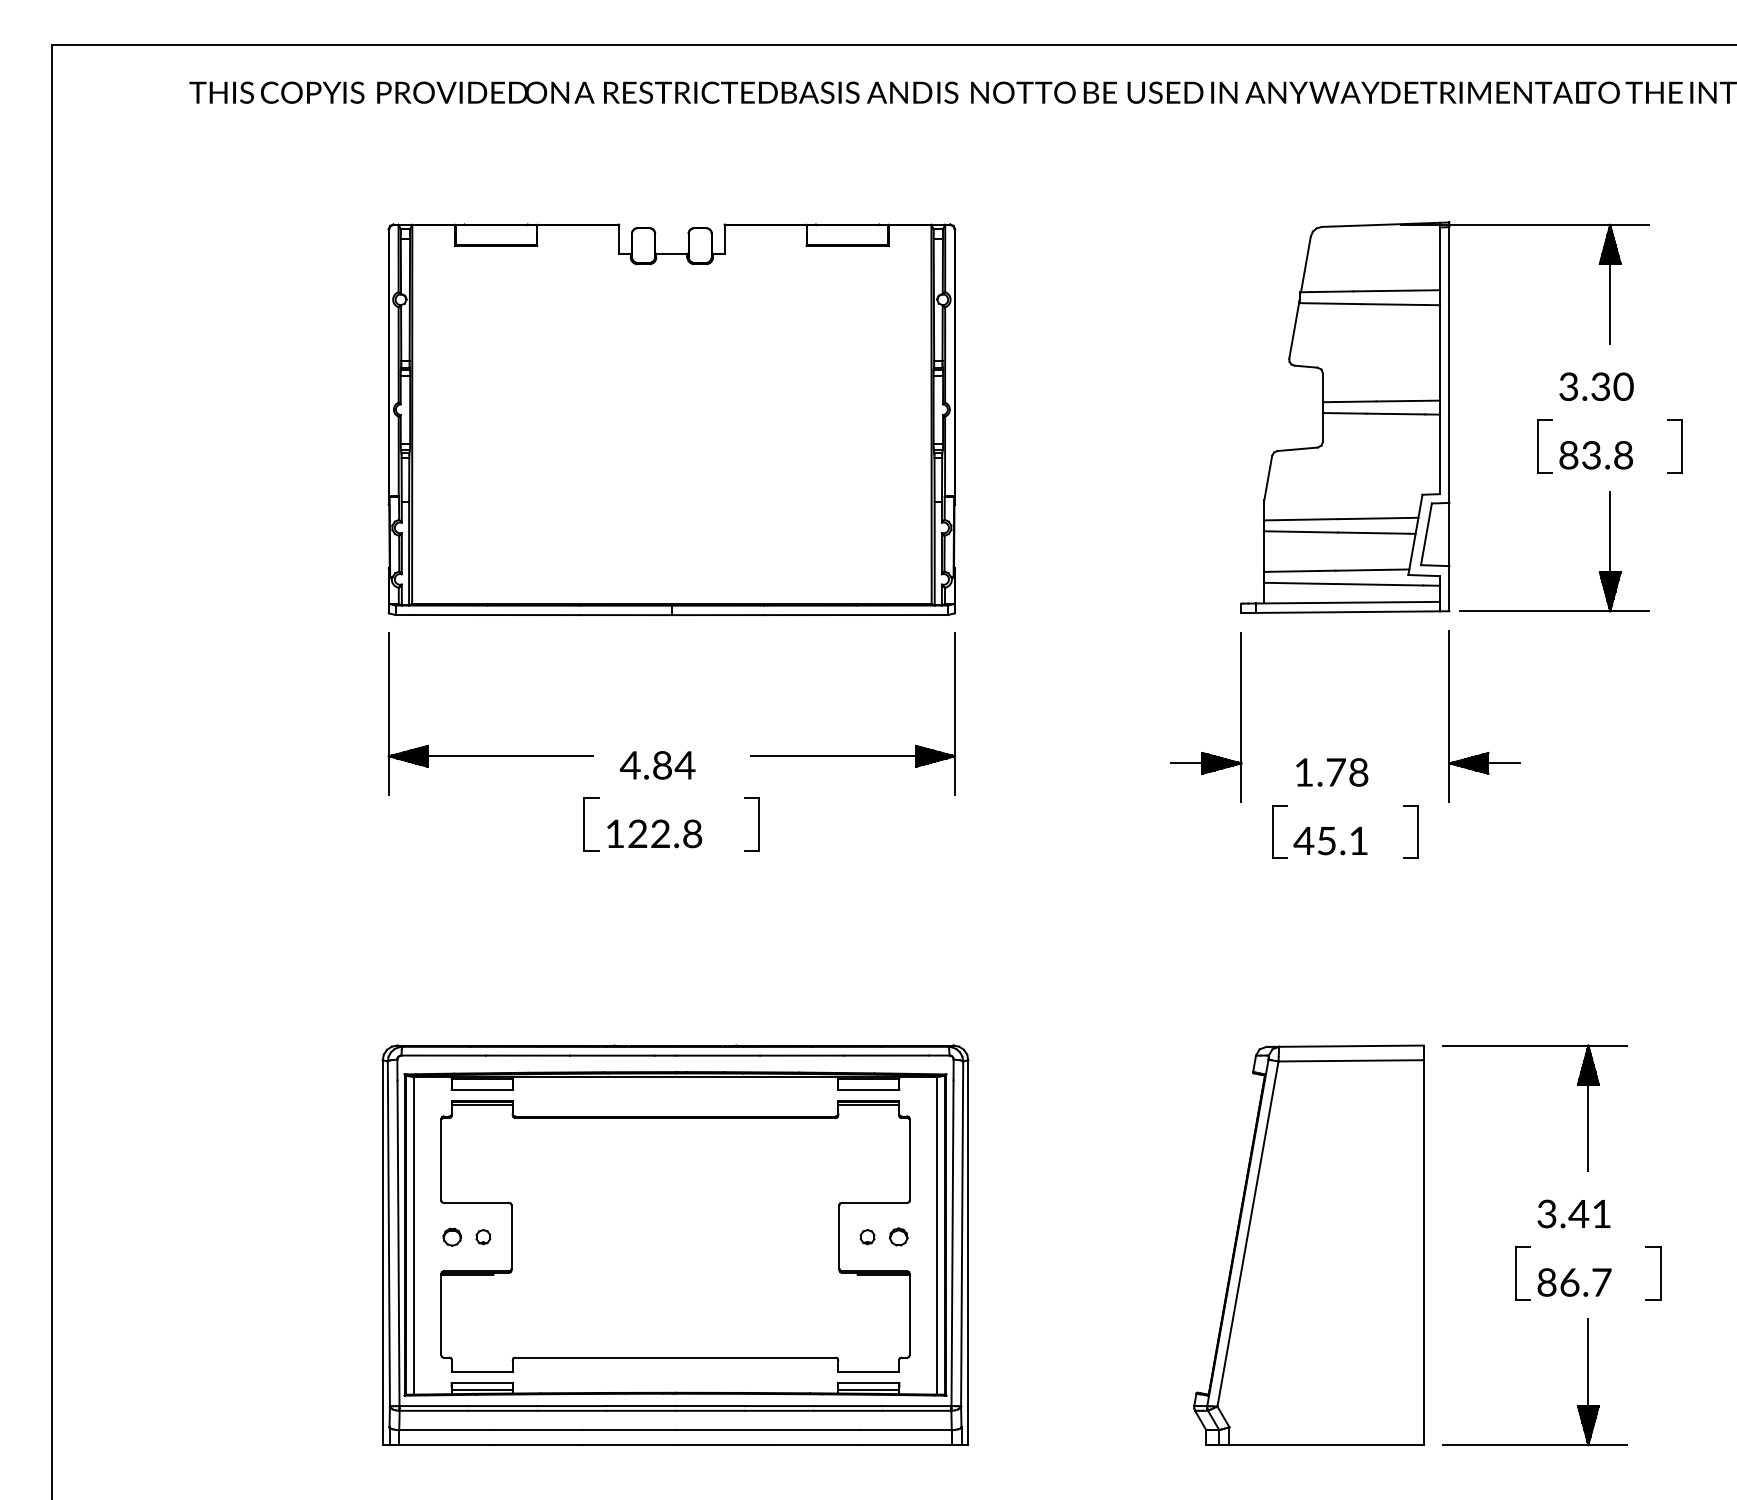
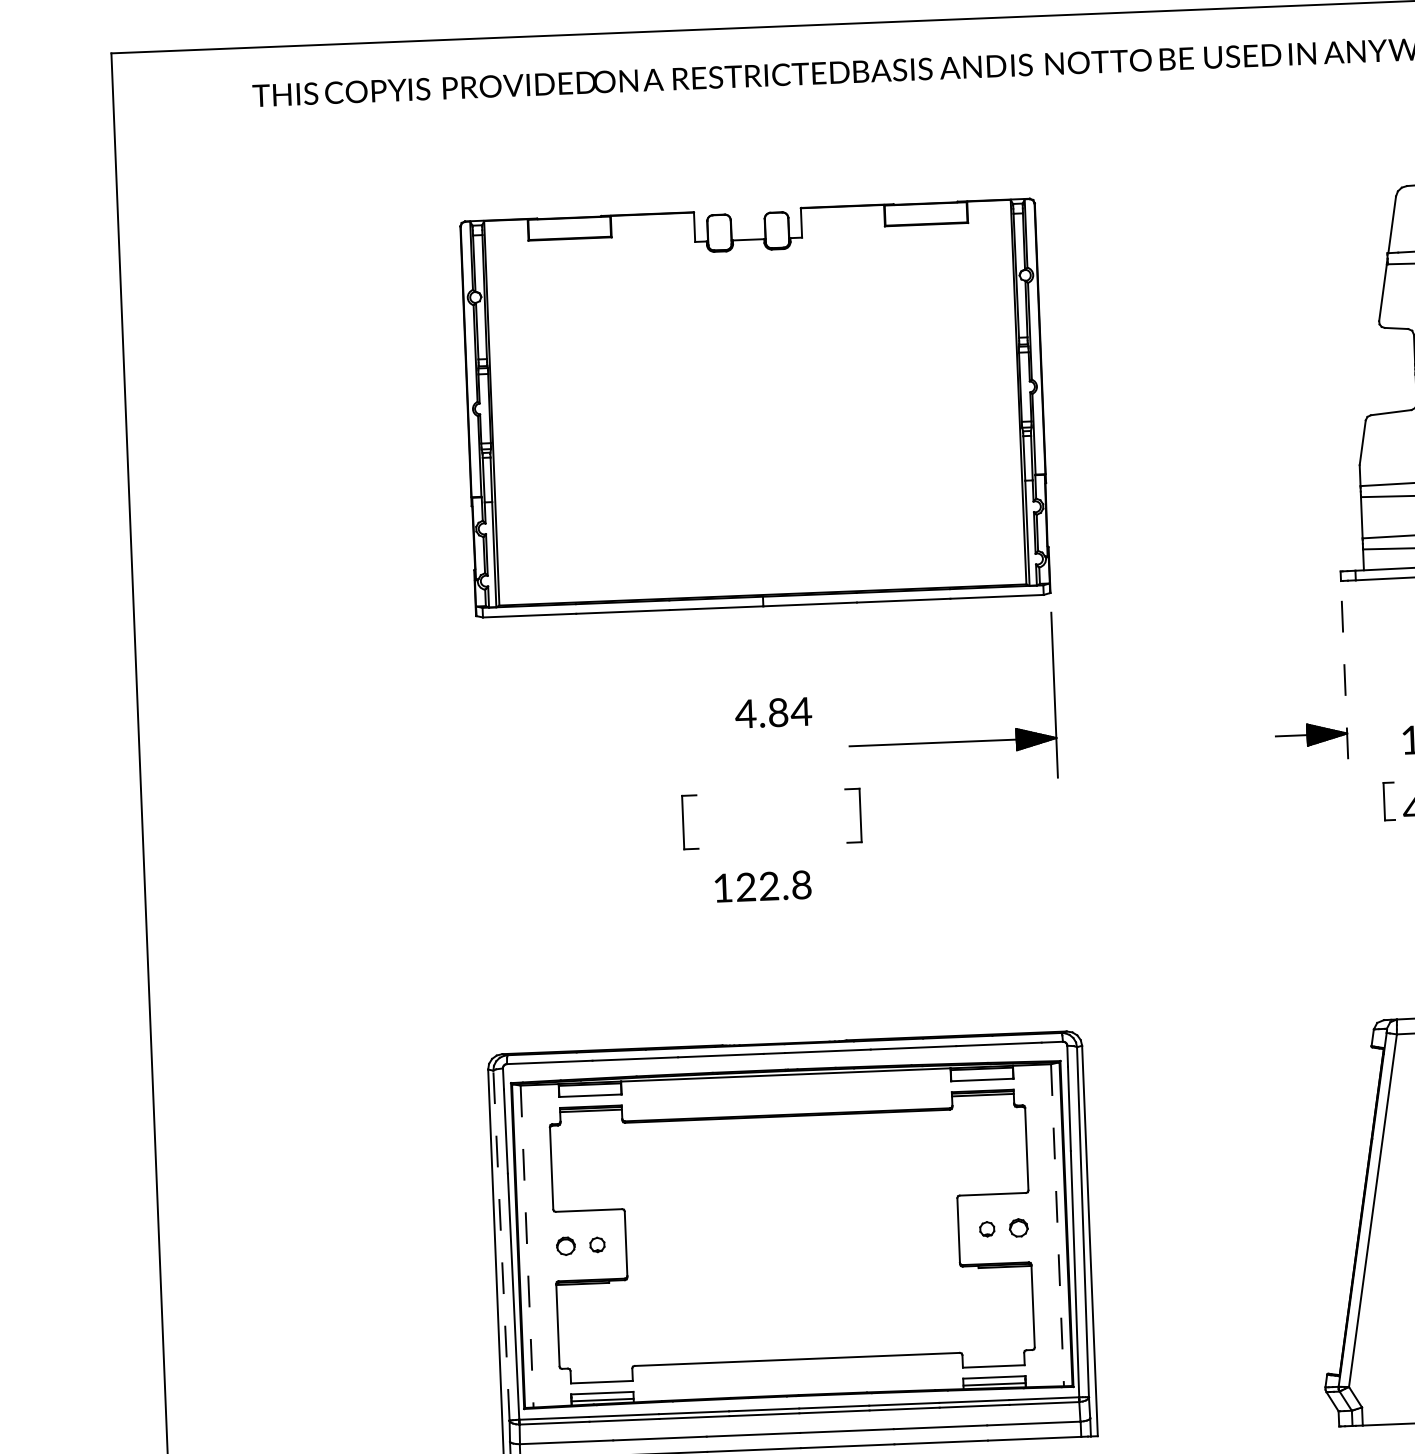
line: (1241, 717) -> (1345, 686), solid -> dashed
part: (490, 755) -> (585, 756), removed
text: (657, 765) -> (773, 712), moved
part: (1279, 831) -> (1388, 801), size x0.7
text: (654, 833) -> (763, 886), moved
line: (388, 1234) -> (501, 1246), solid -> dashed
line: (414, 1235) -> (527, 1246), solid -> dashed
line: (936, 1235) -> (1057, 1224), solid -> dashed

